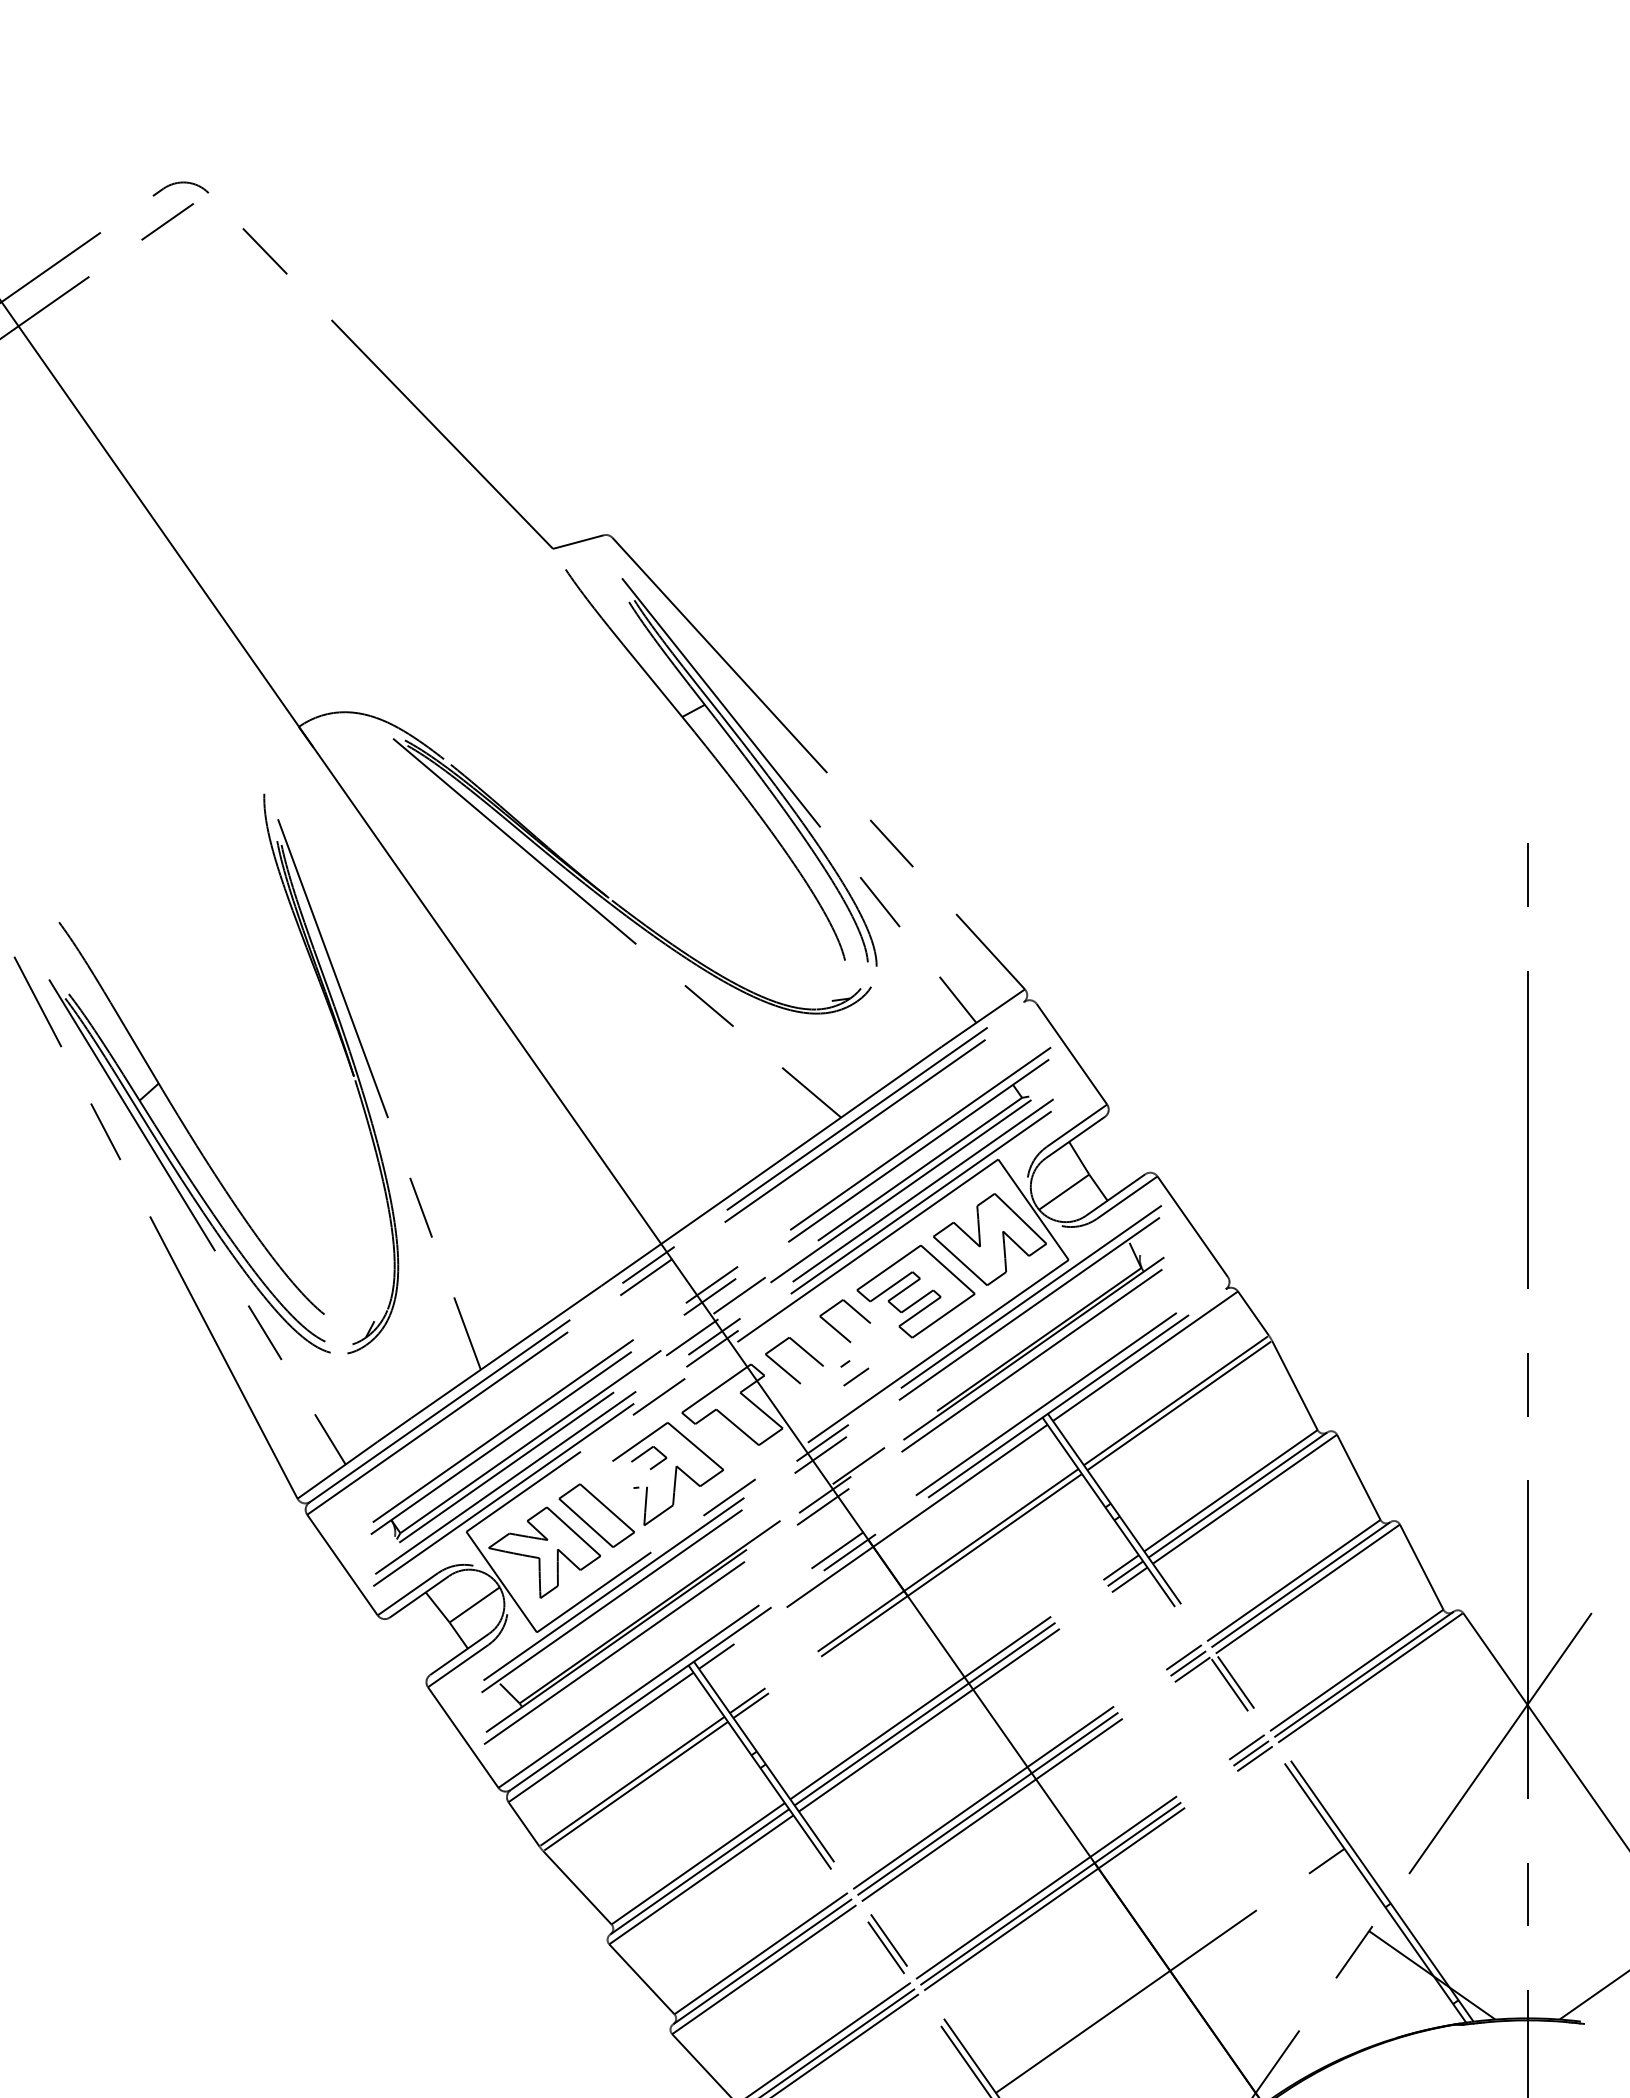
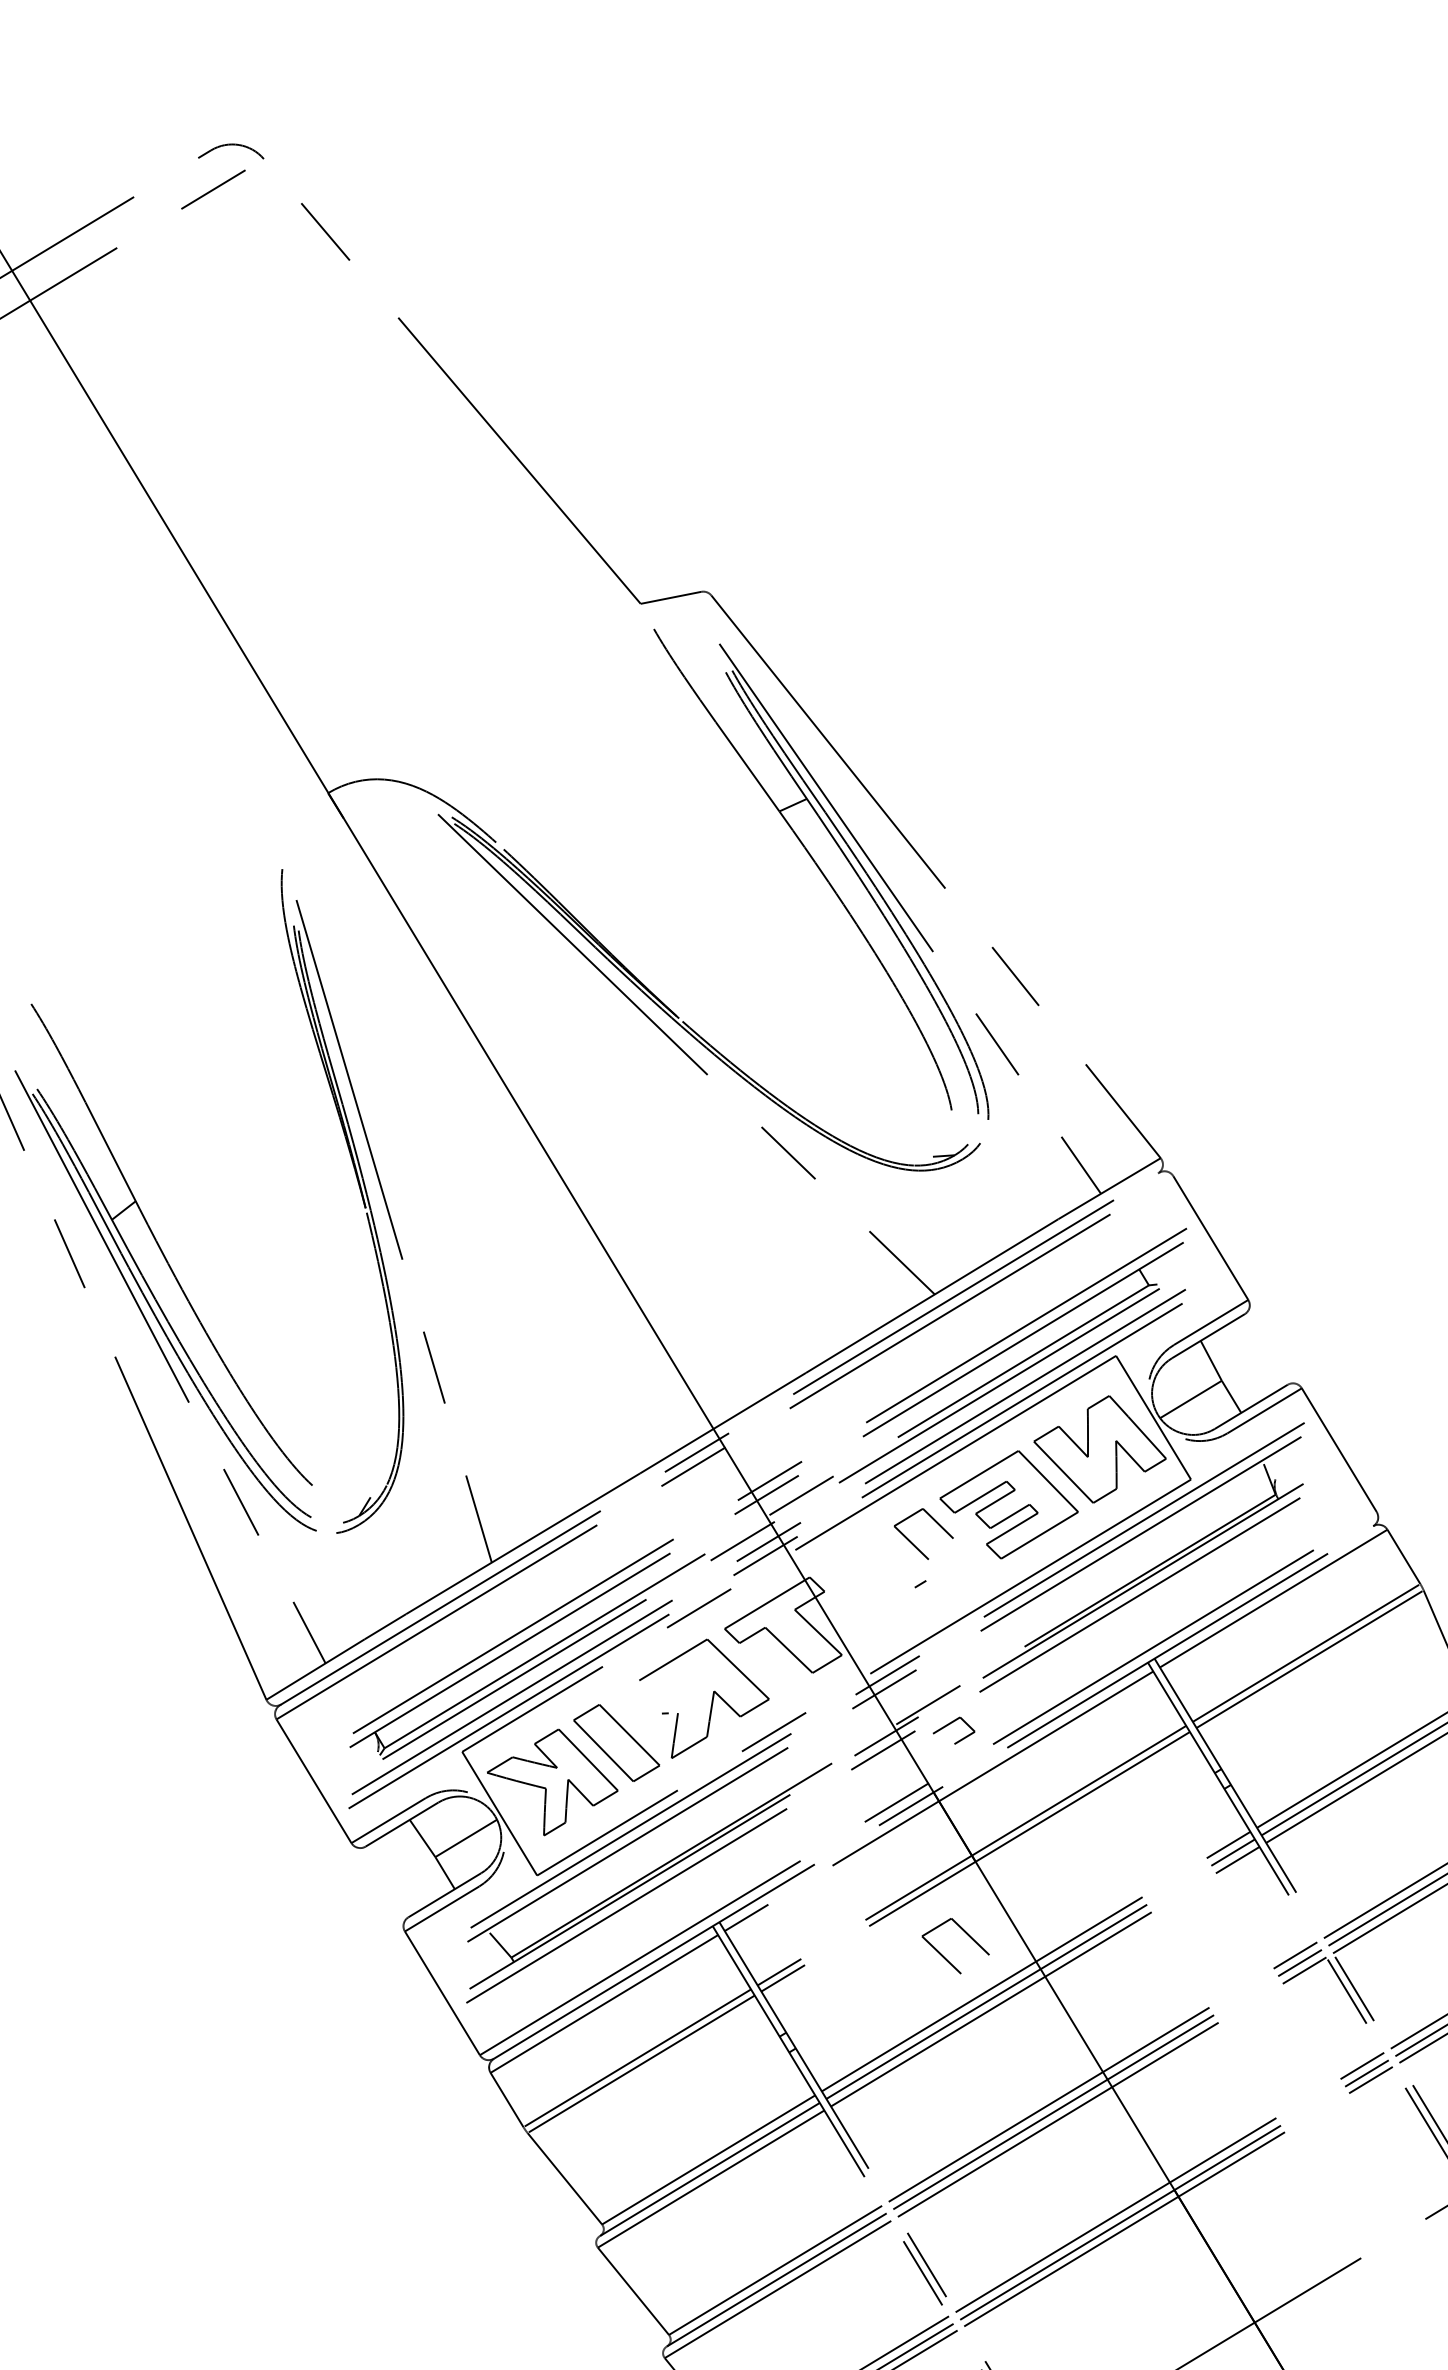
part: (785, 1369) -> (944, 1955), moved
line: (855, 1376) -> (931, 1599), removed
part: (645, 1453) -> (950, 1724), moved

